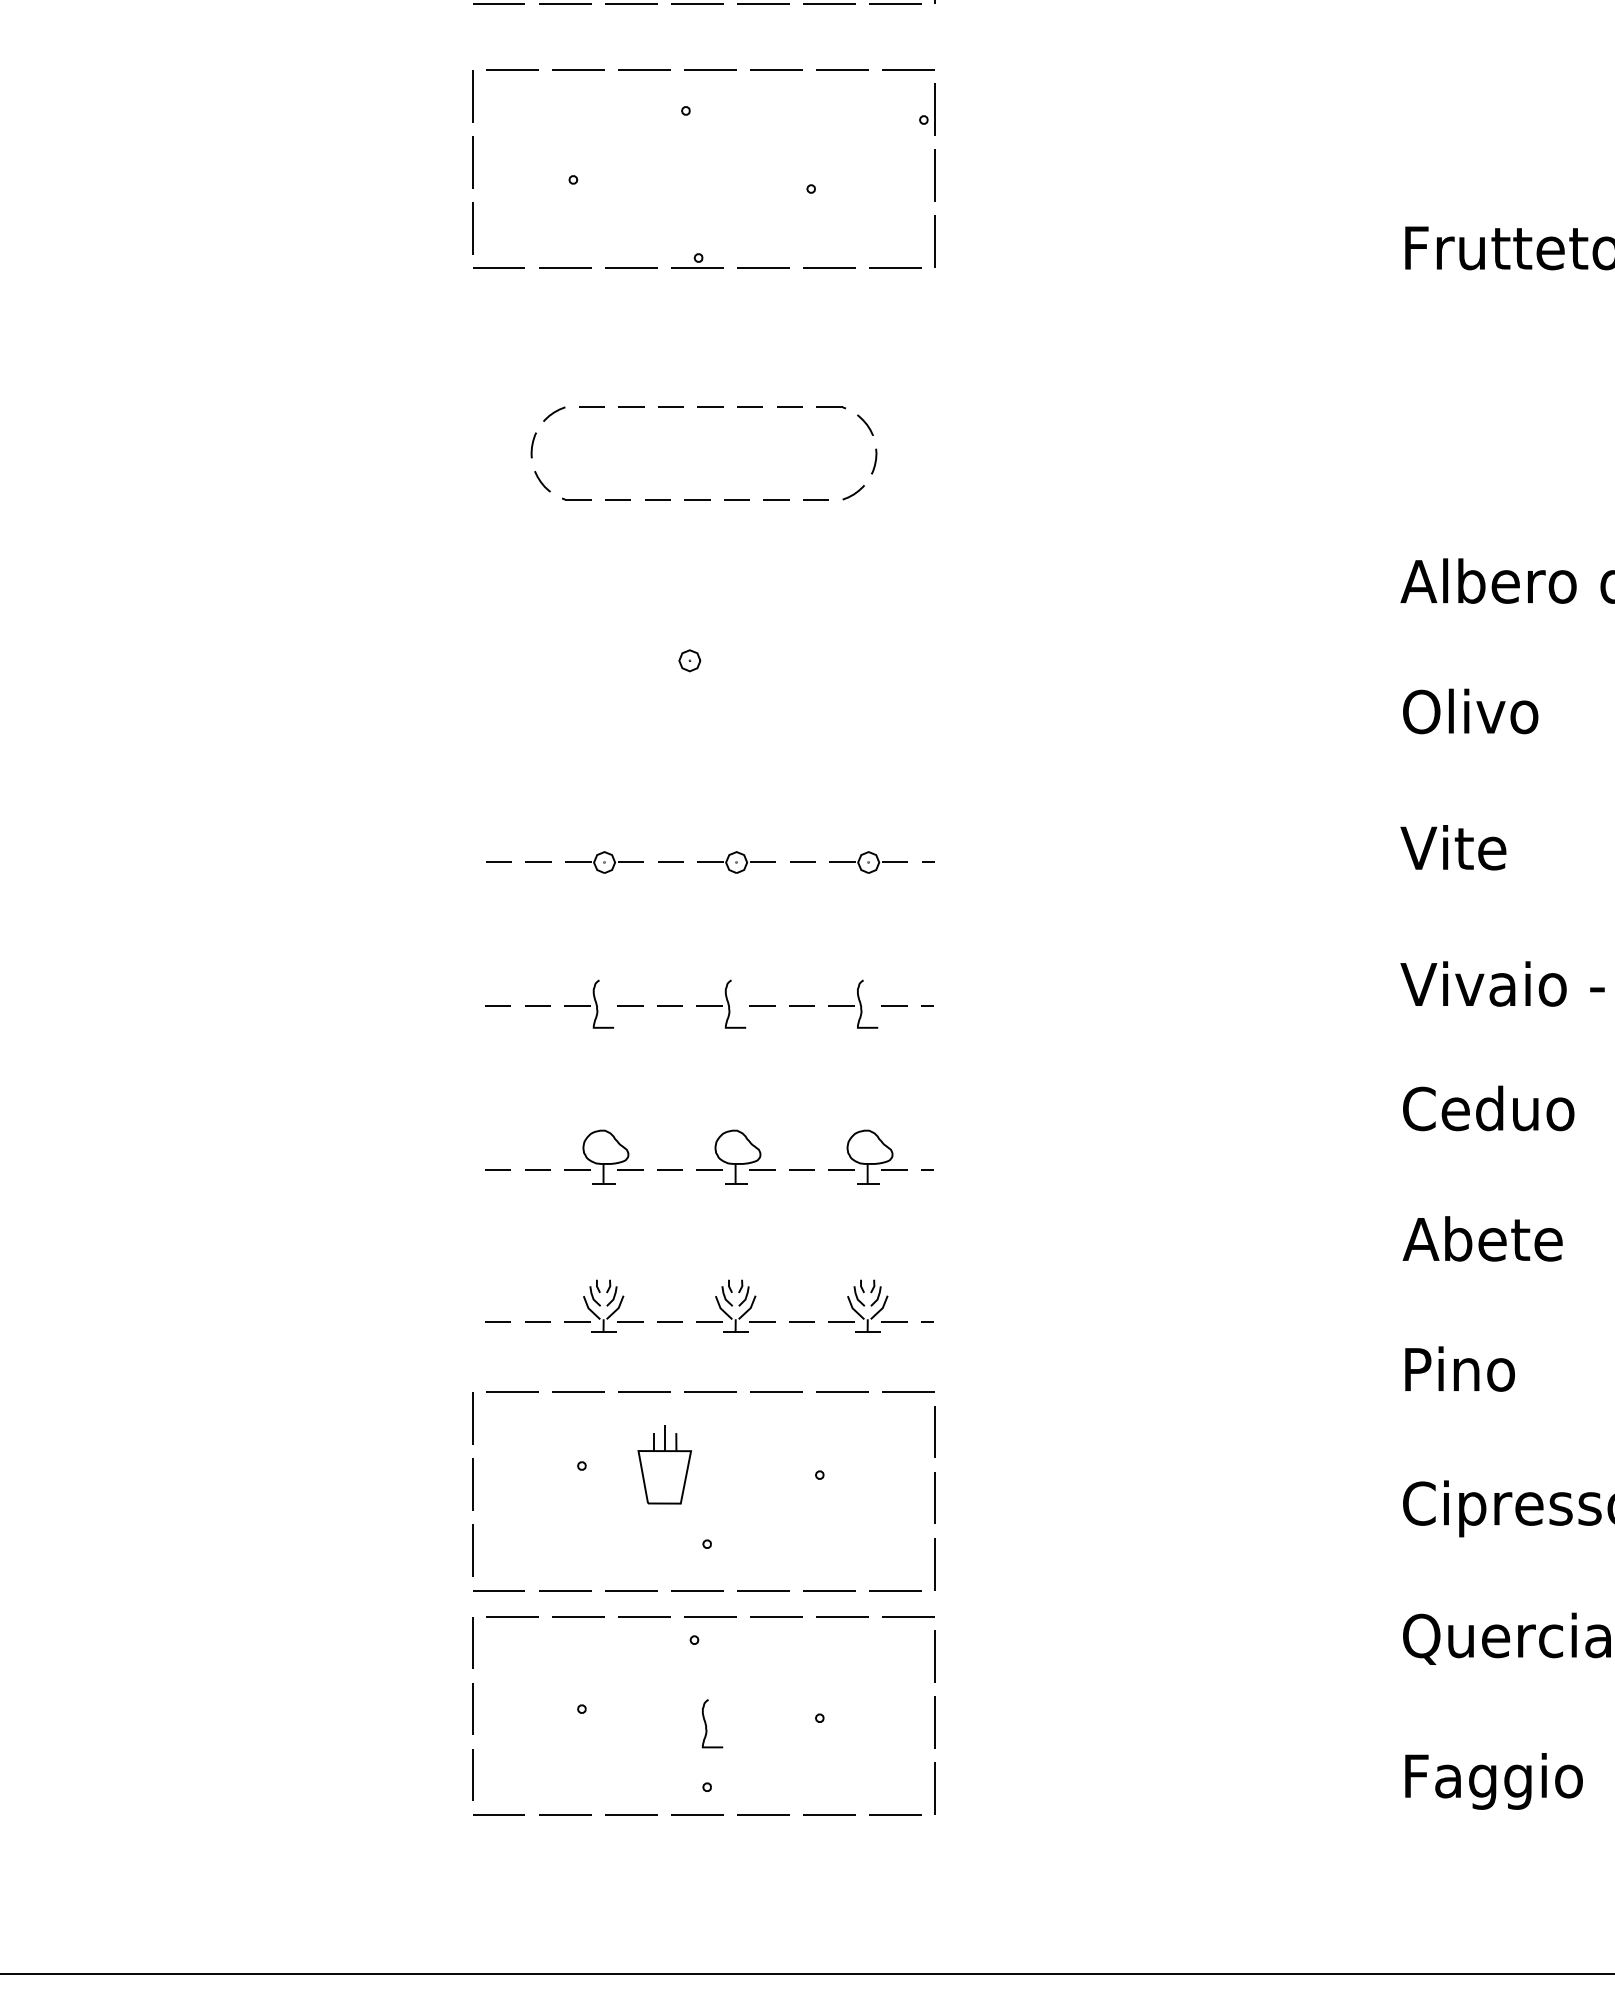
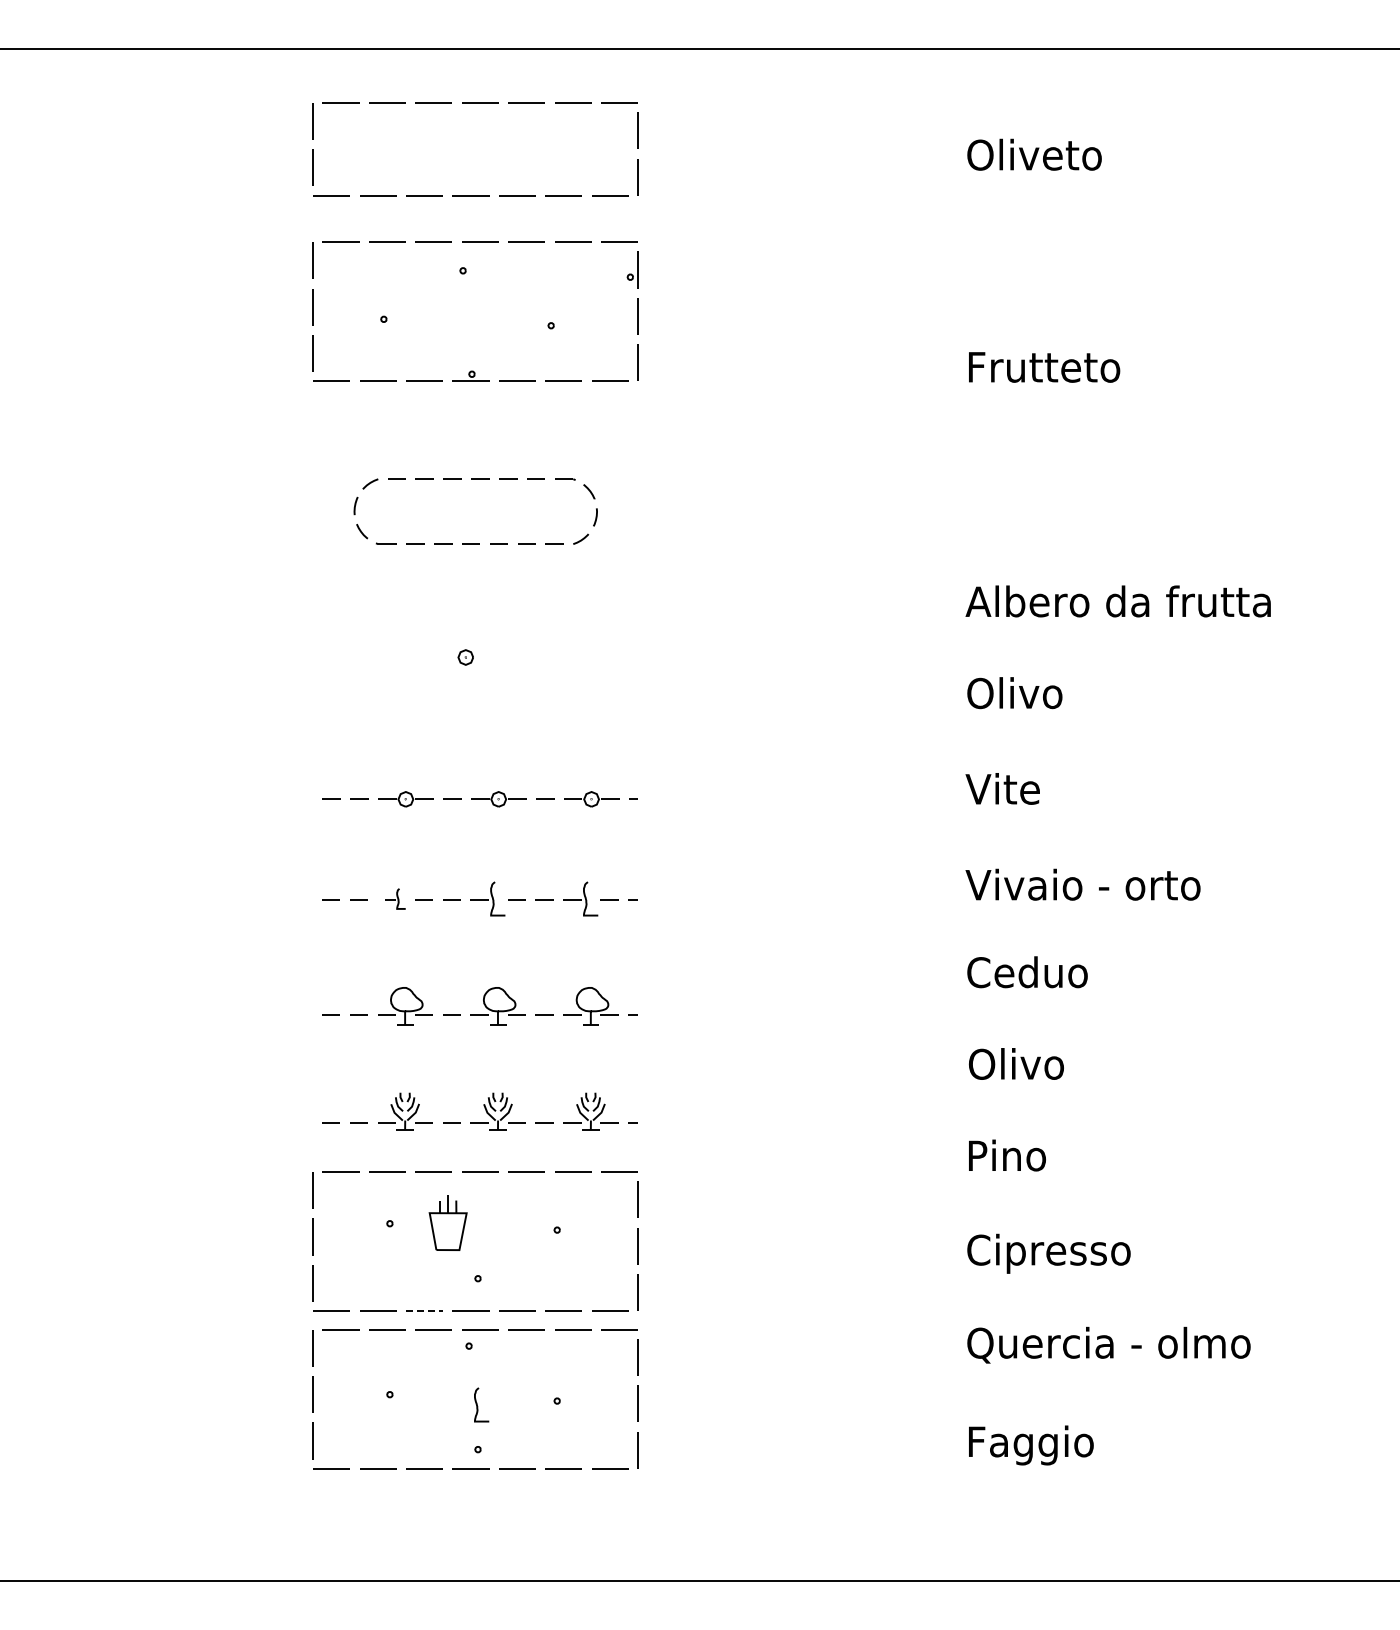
part: (589, 1003) -> (395, 898), size x0.6
text: (1482, 1238) -> (1023, 1063), Abete -> Olivo
line: (631, 1590) -> (424, 1311), solid -> dashed

